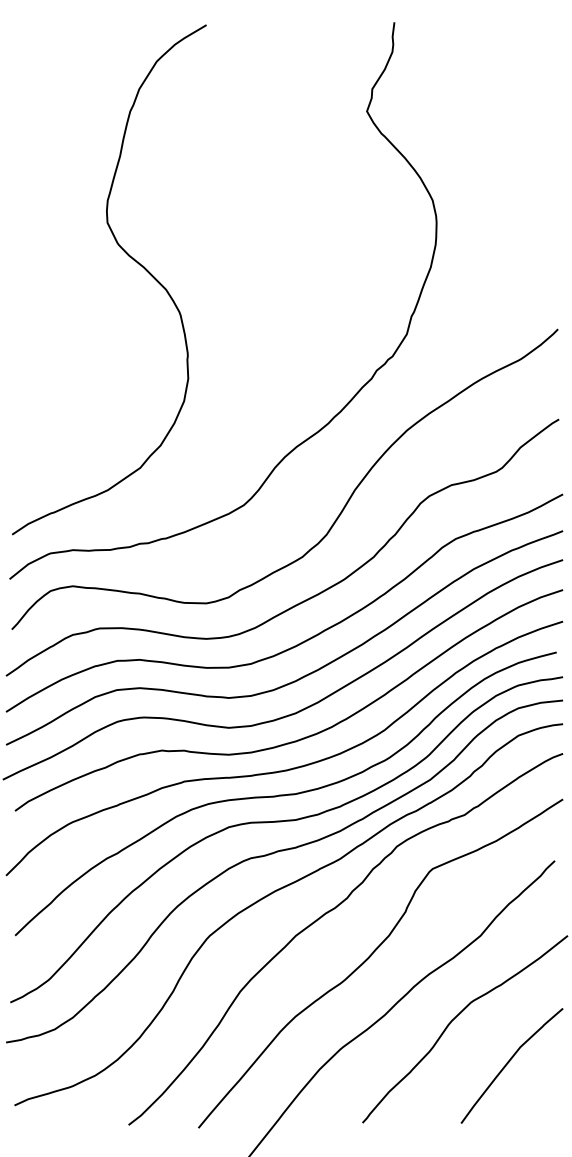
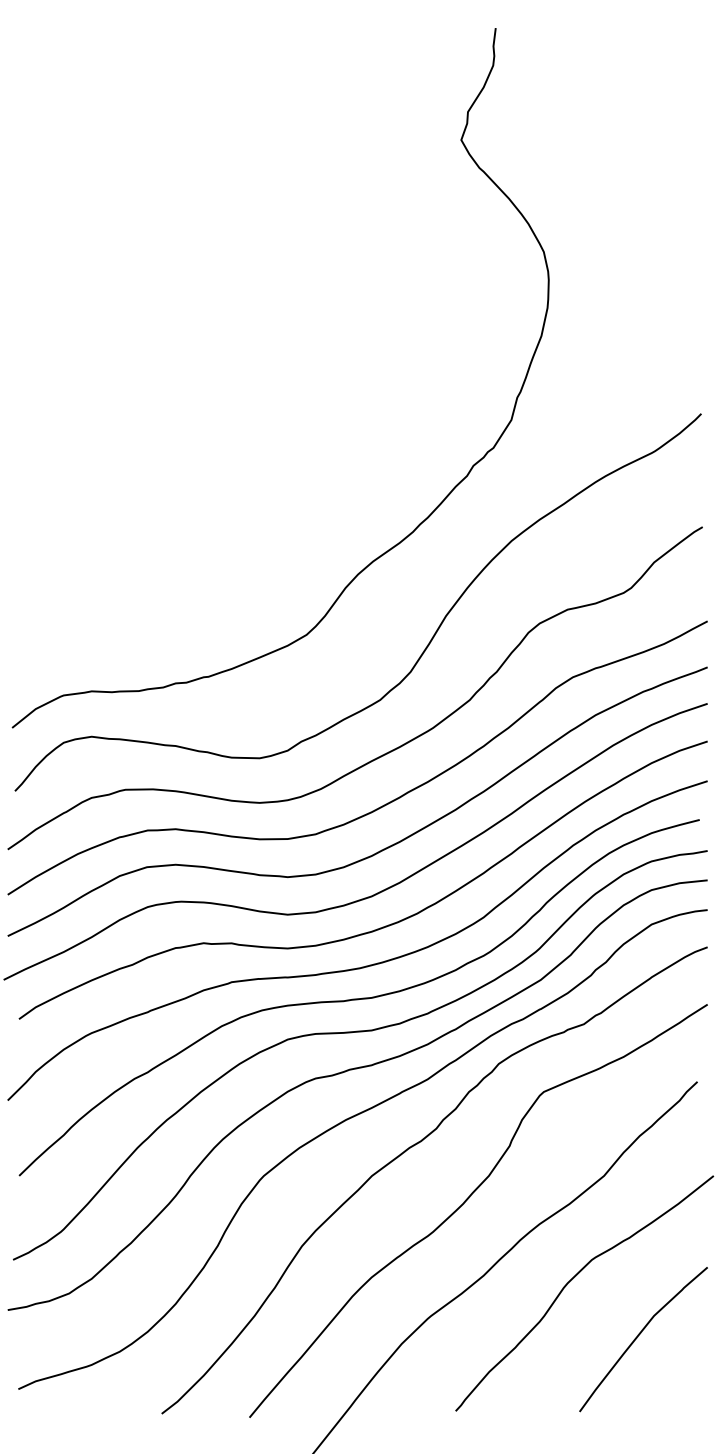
curve: (129, 257) -> (162, 323), removed

